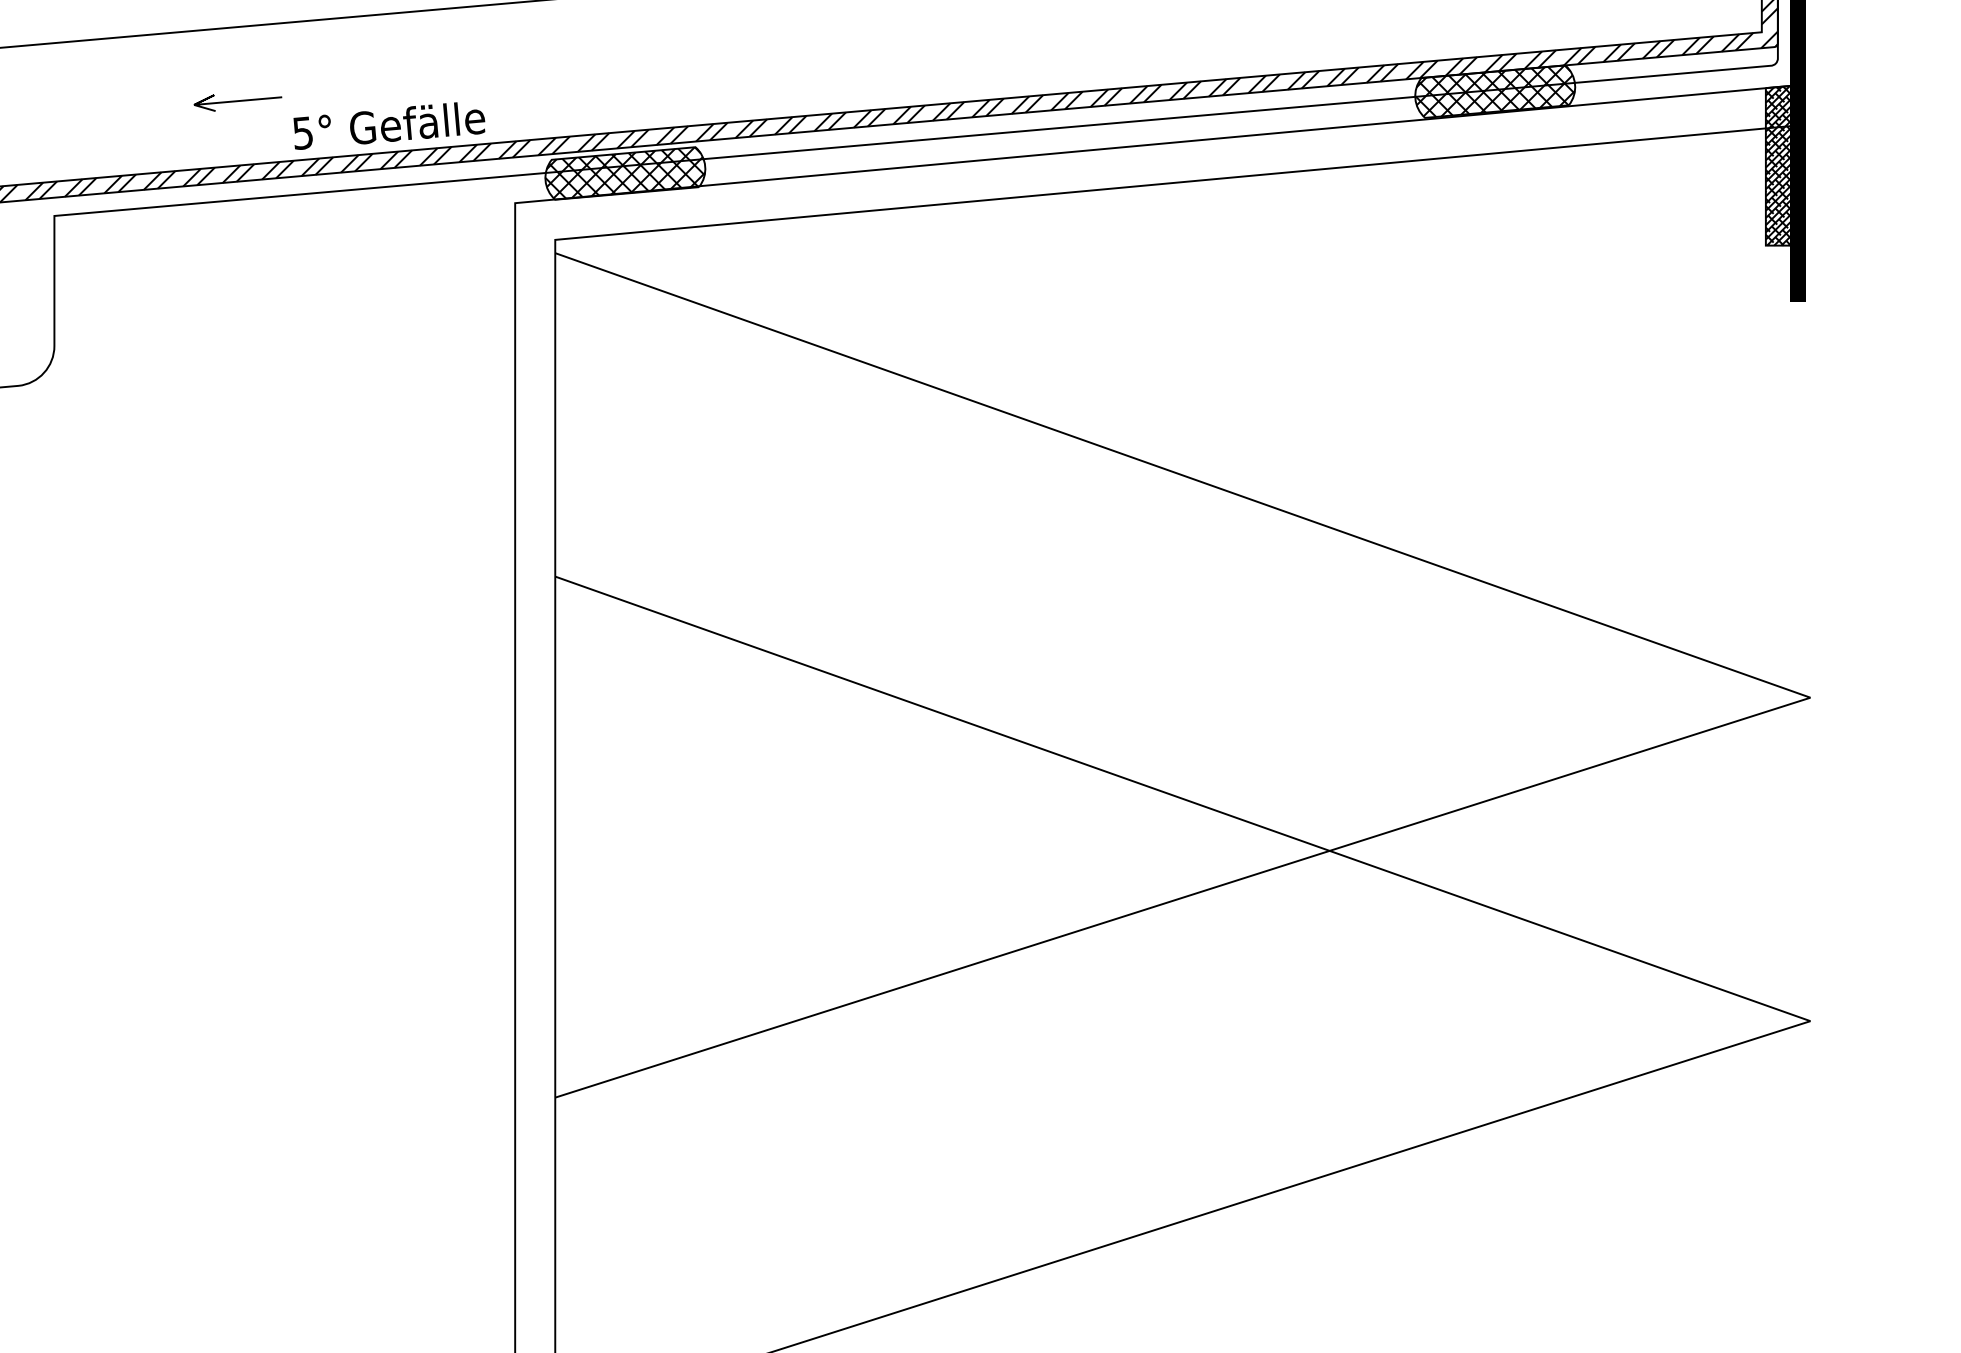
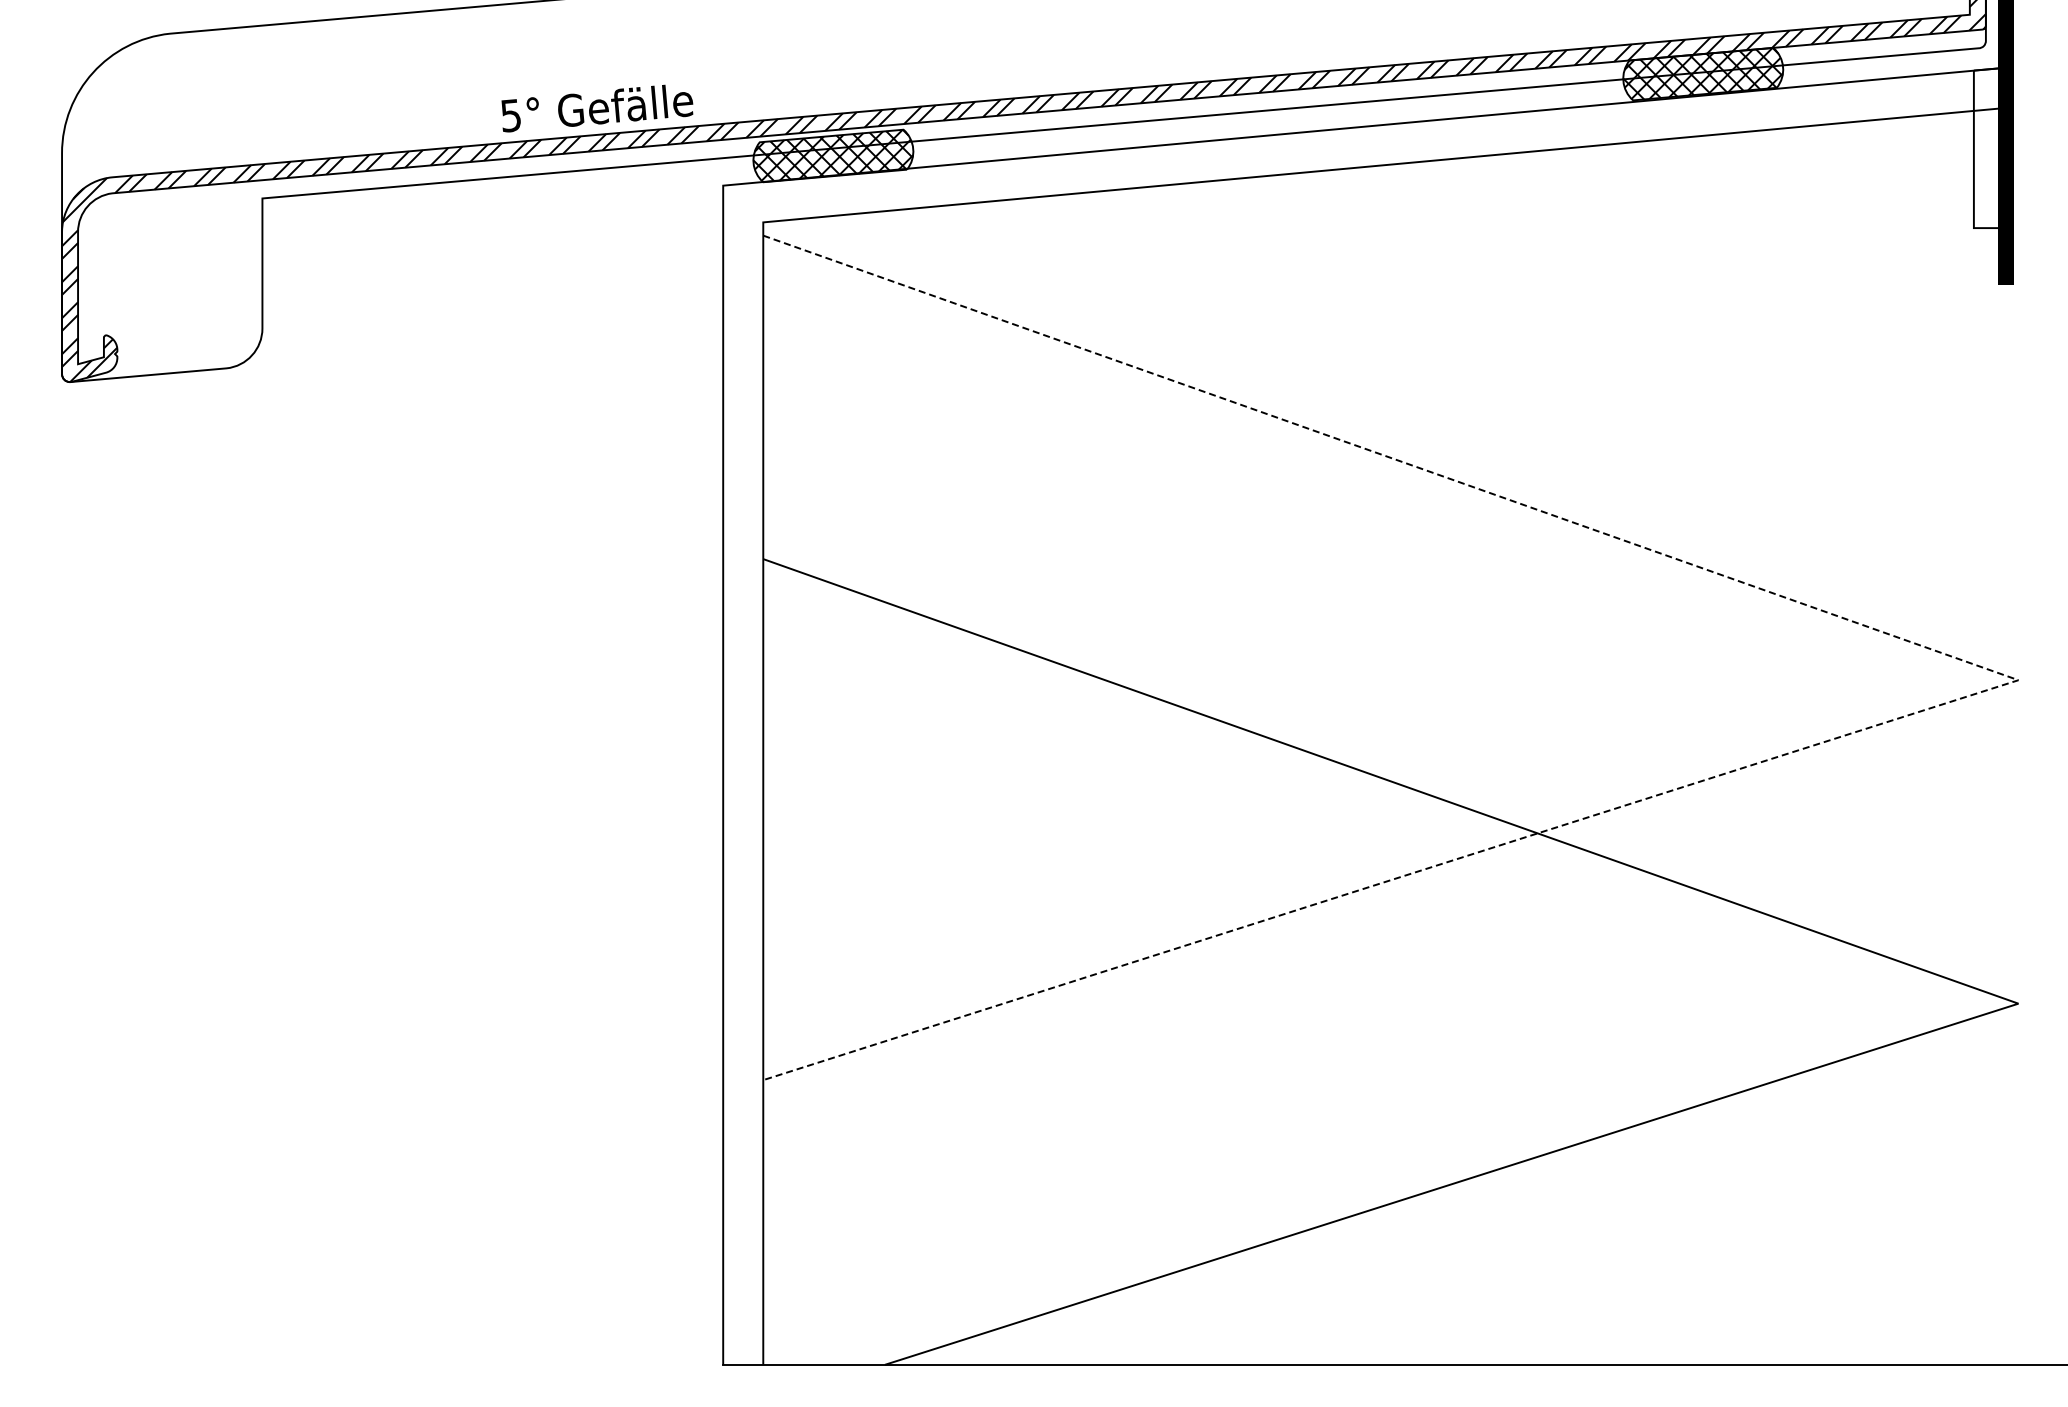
line: (237, 102) -> (445, 84), removed
hatch: (1781, 165) -> (1989, 147), removed
line: (1804, 696) -> (2012, 678), solid -> dashed

